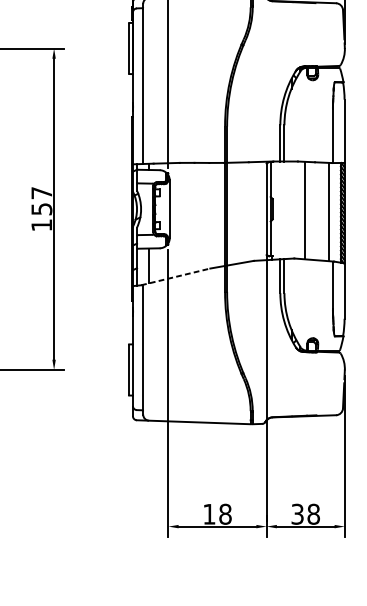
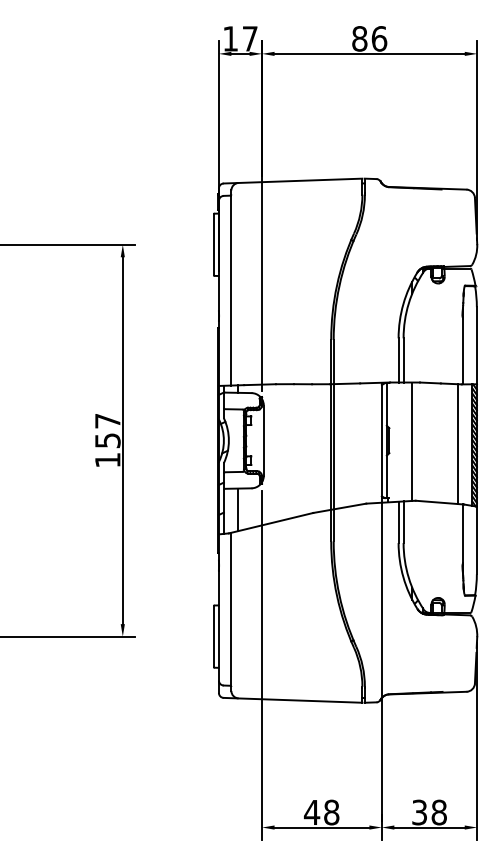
line: (304, 209) -> (412, 441), moved
line: (176, 277) -> (271, 523), dashed -> solid
text: (208, 514) -> (311, 812), 18 -> 48

